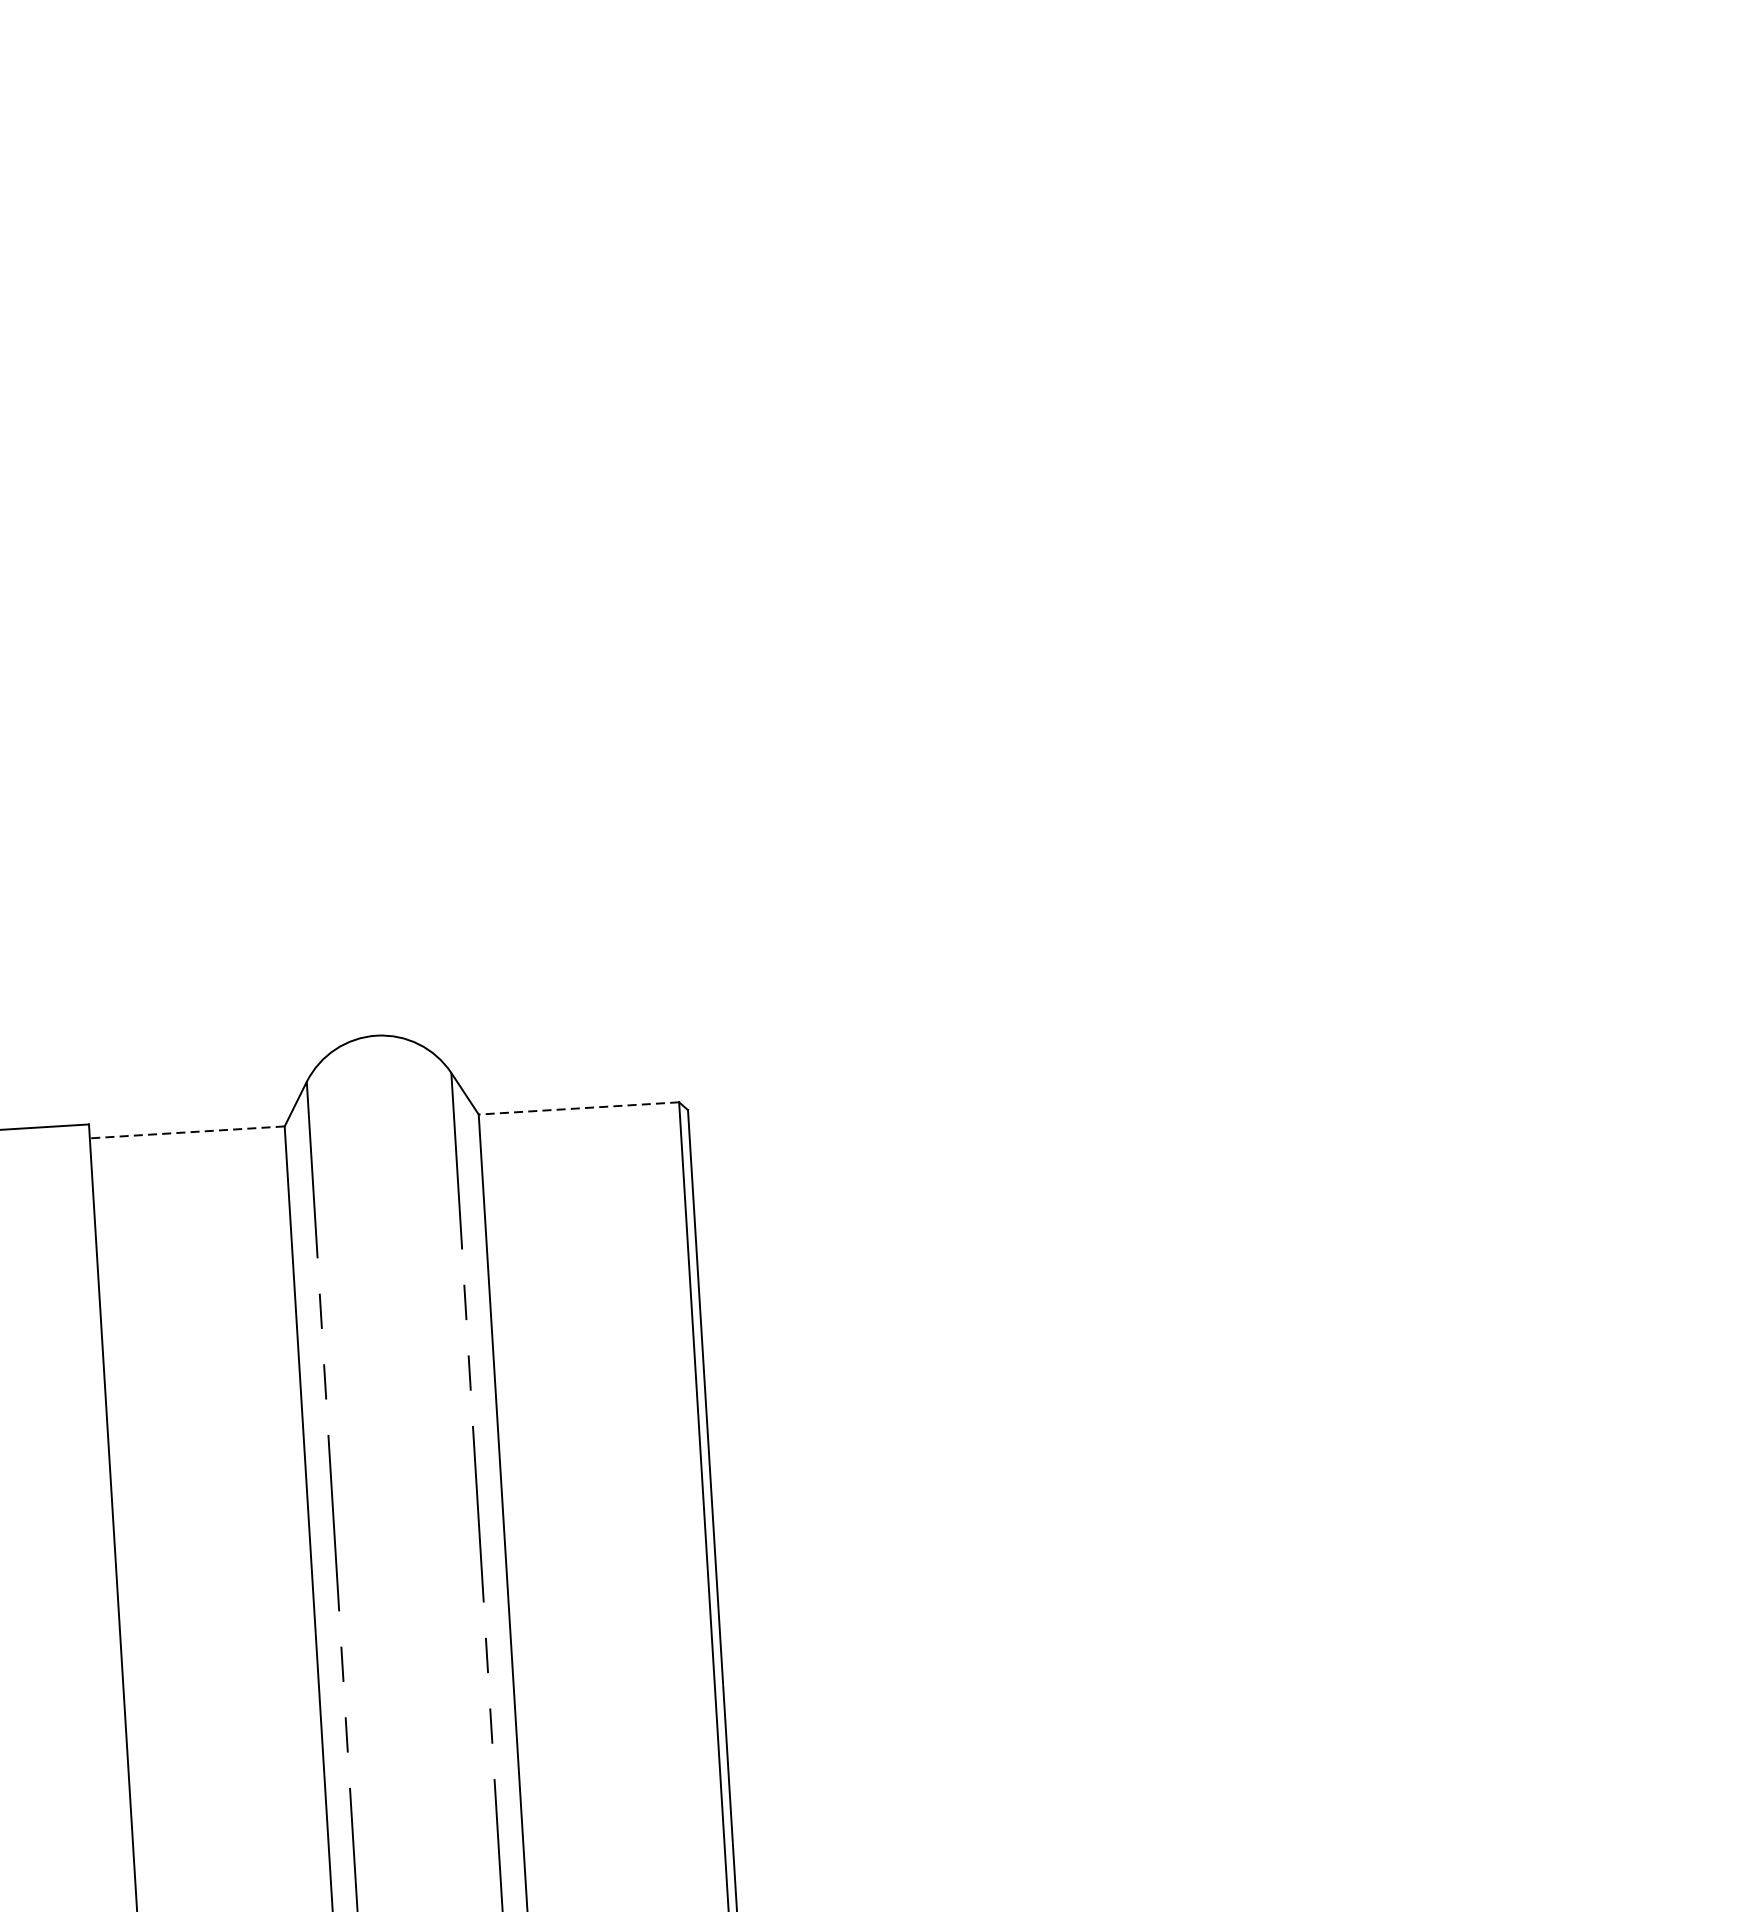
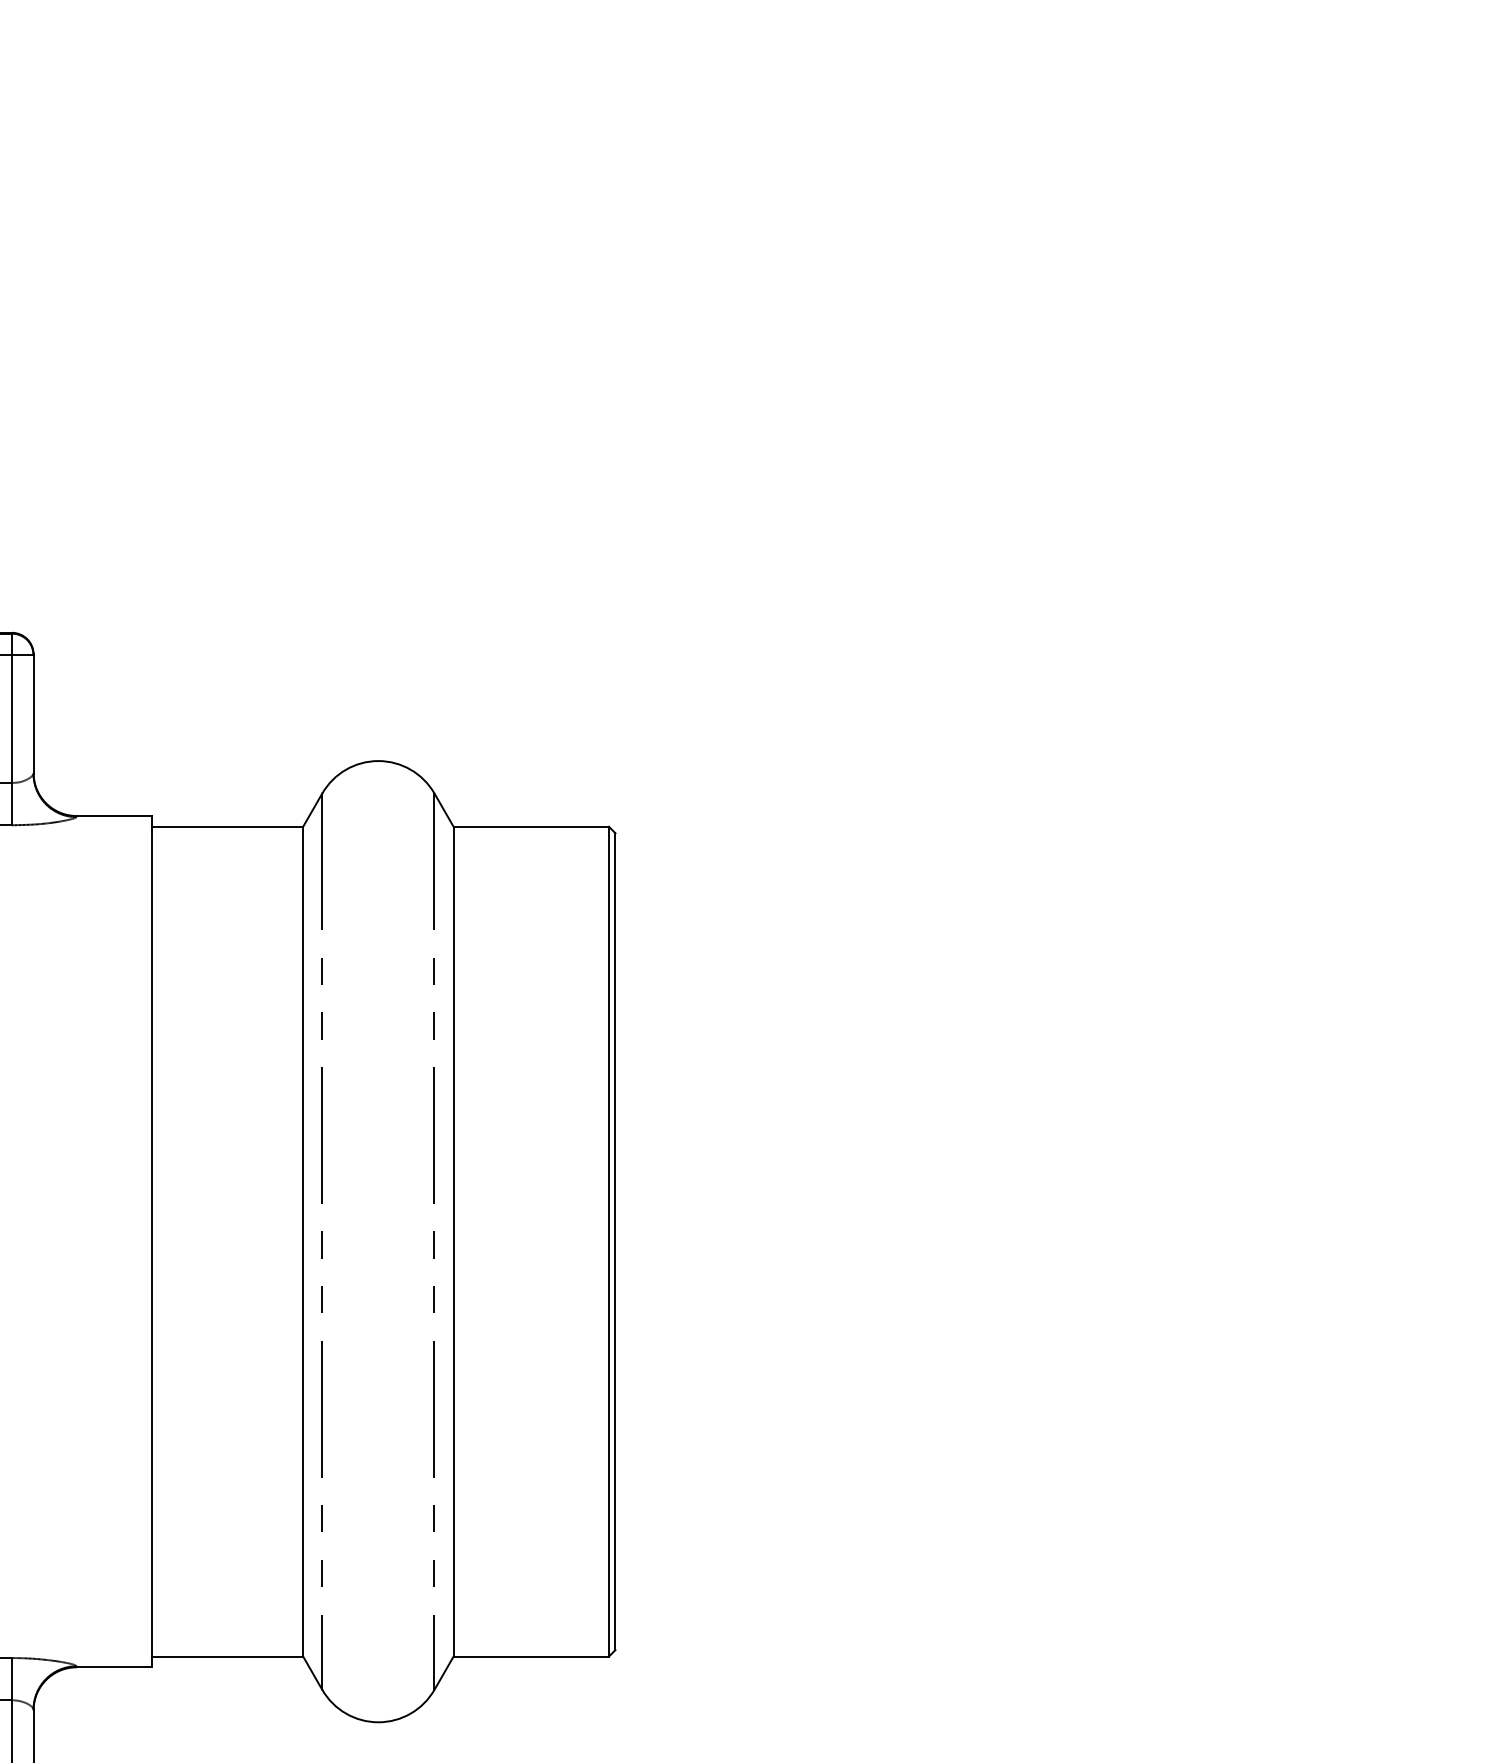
line: (579, 1108) -> (531, 826), dashed -> solid
line: (187, 1132) -> (227, 826), dashed -> solid

